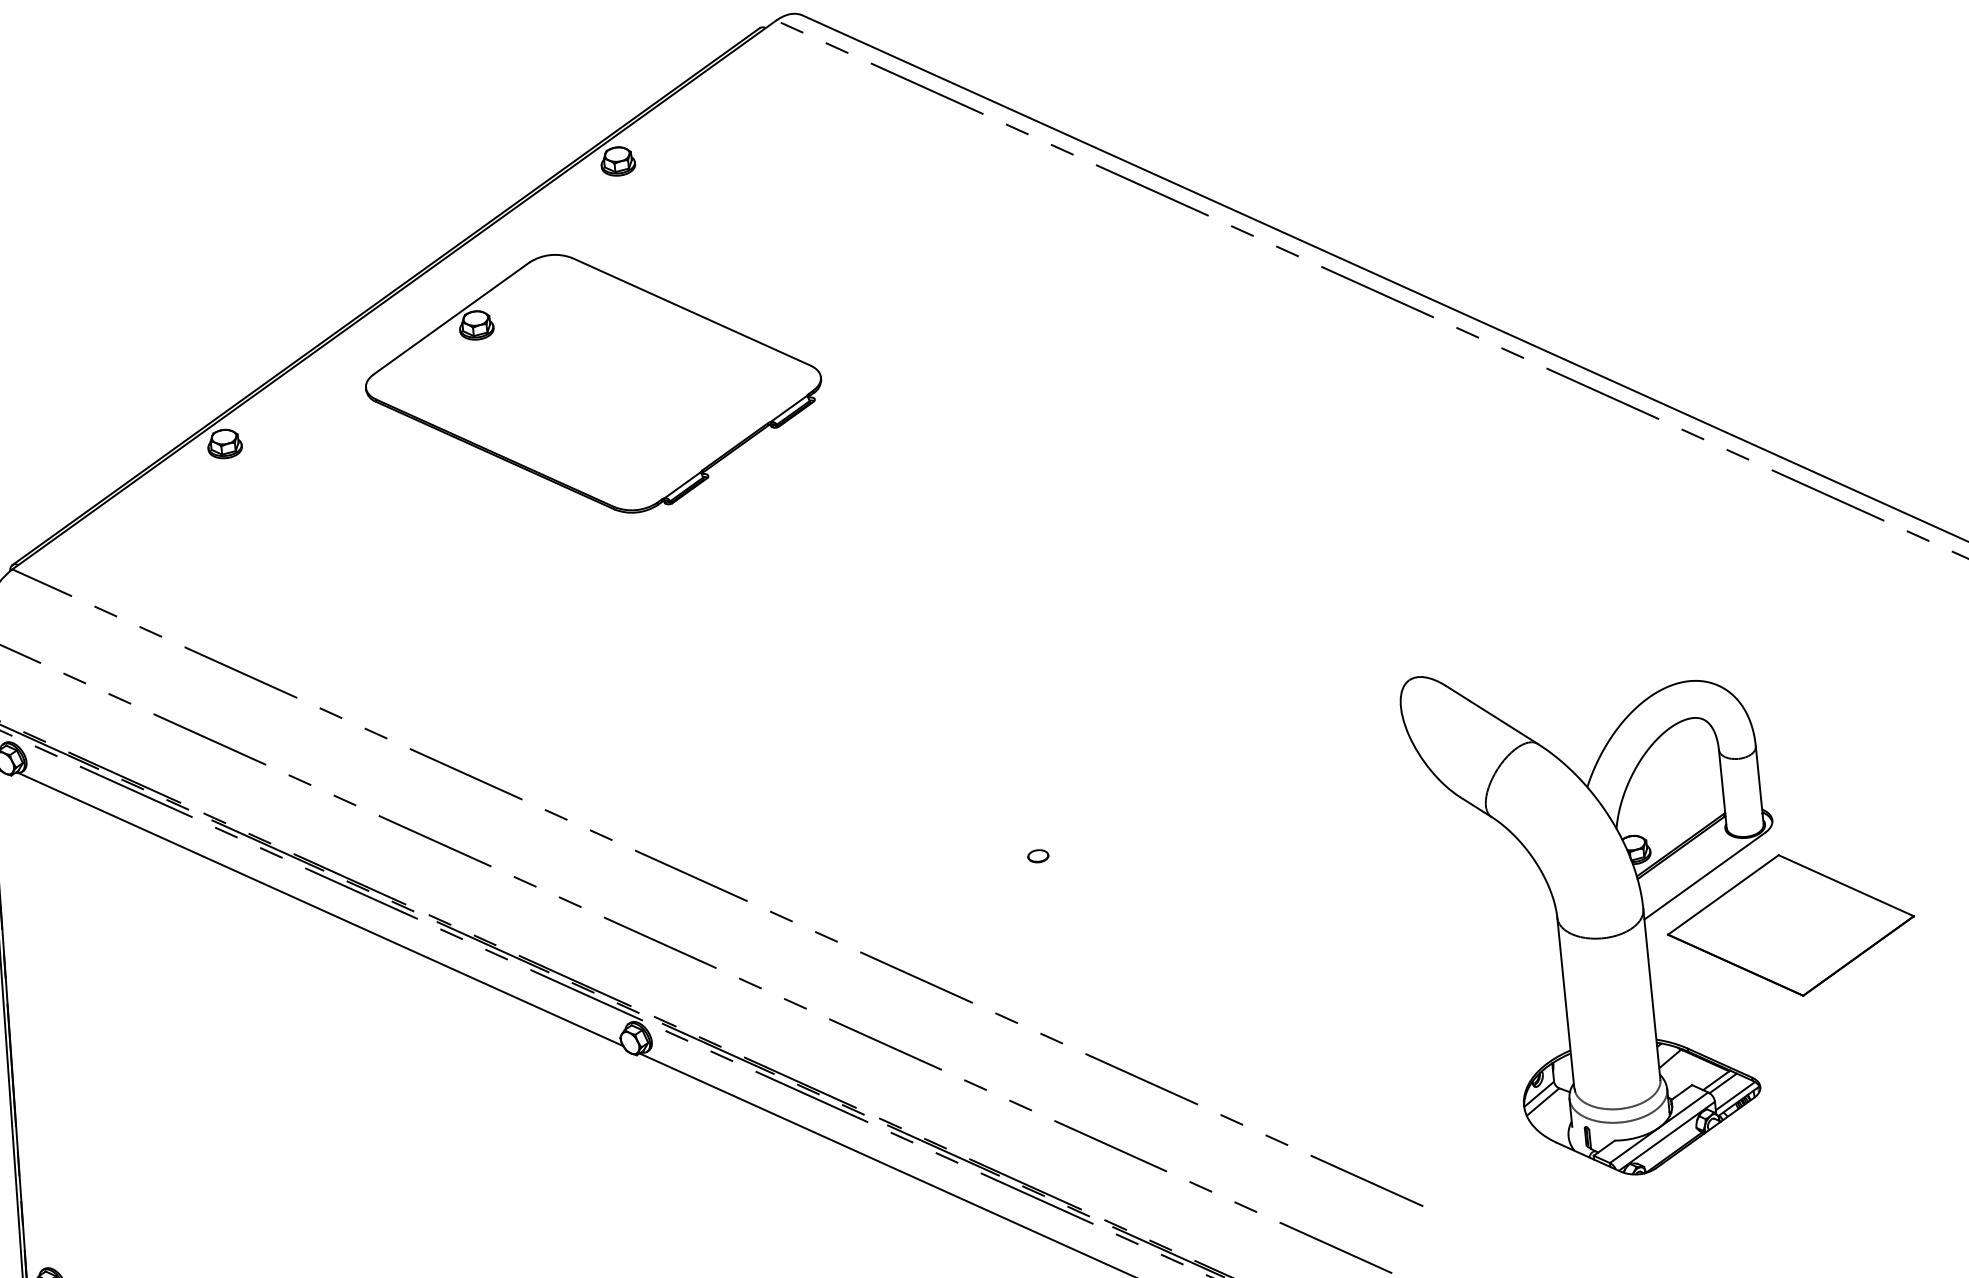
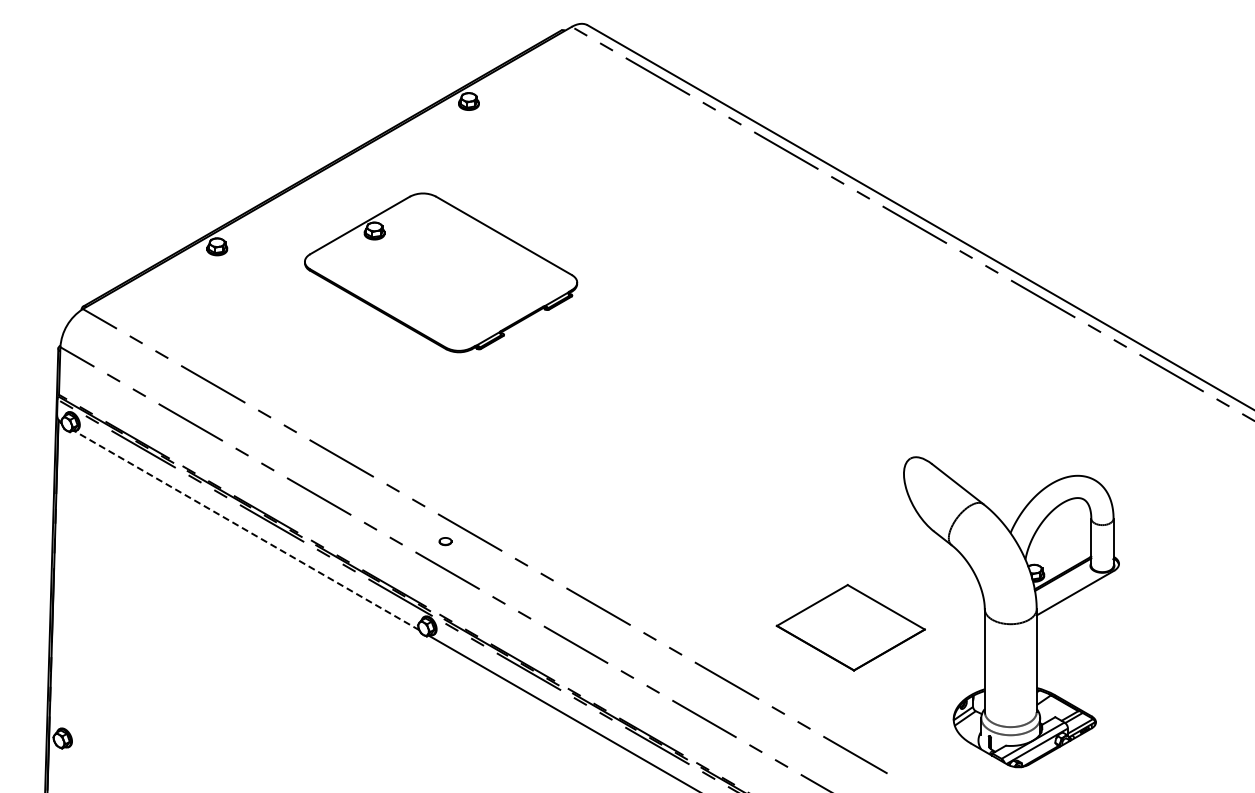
part: (594, 383) -> (441, 272), moved
part: (1038, 856) -> (445, 541), moved
line: (320, 909) -> (246, 530), solid -> dashed
part: (1790, 925) -> (850, 627), moved

